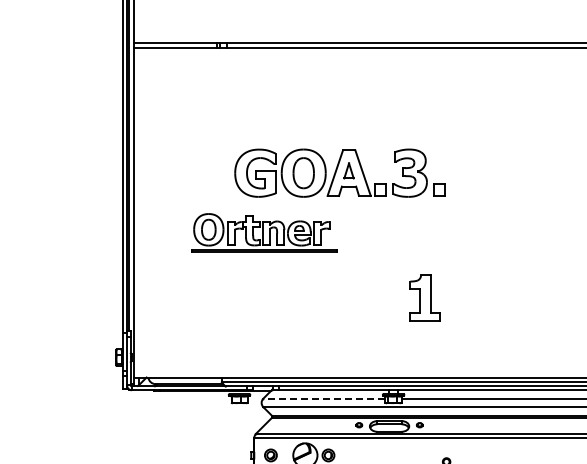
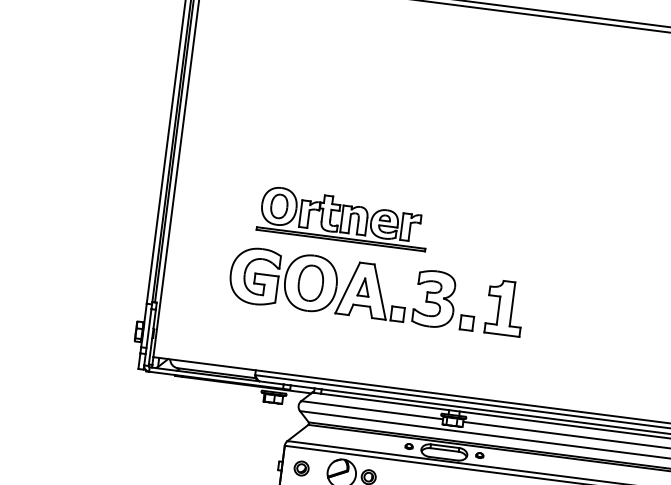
part: (339, 172) -> (352, 287), moved
part: (264, 232) -> (343, 217), moved
line: (324, 398) -> (372, 410), dashed -> solid

